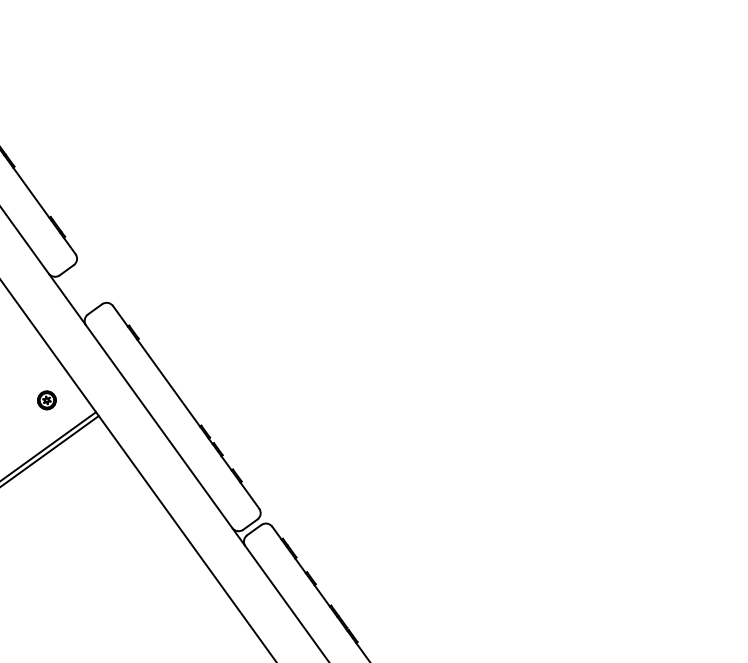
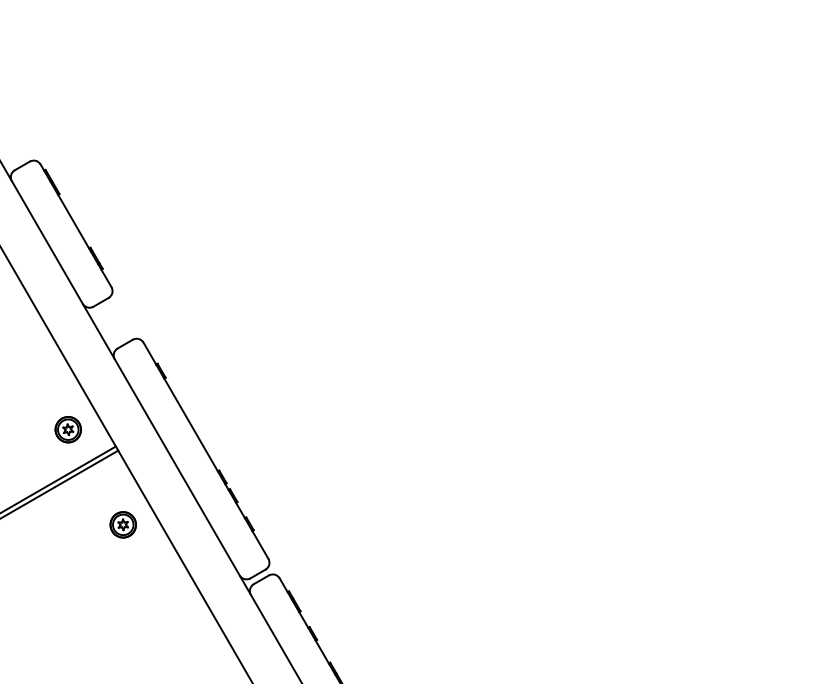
part: (46, 400) -> (67, 429), size x1.43
part: (110, 489) -> (122, 524), added

